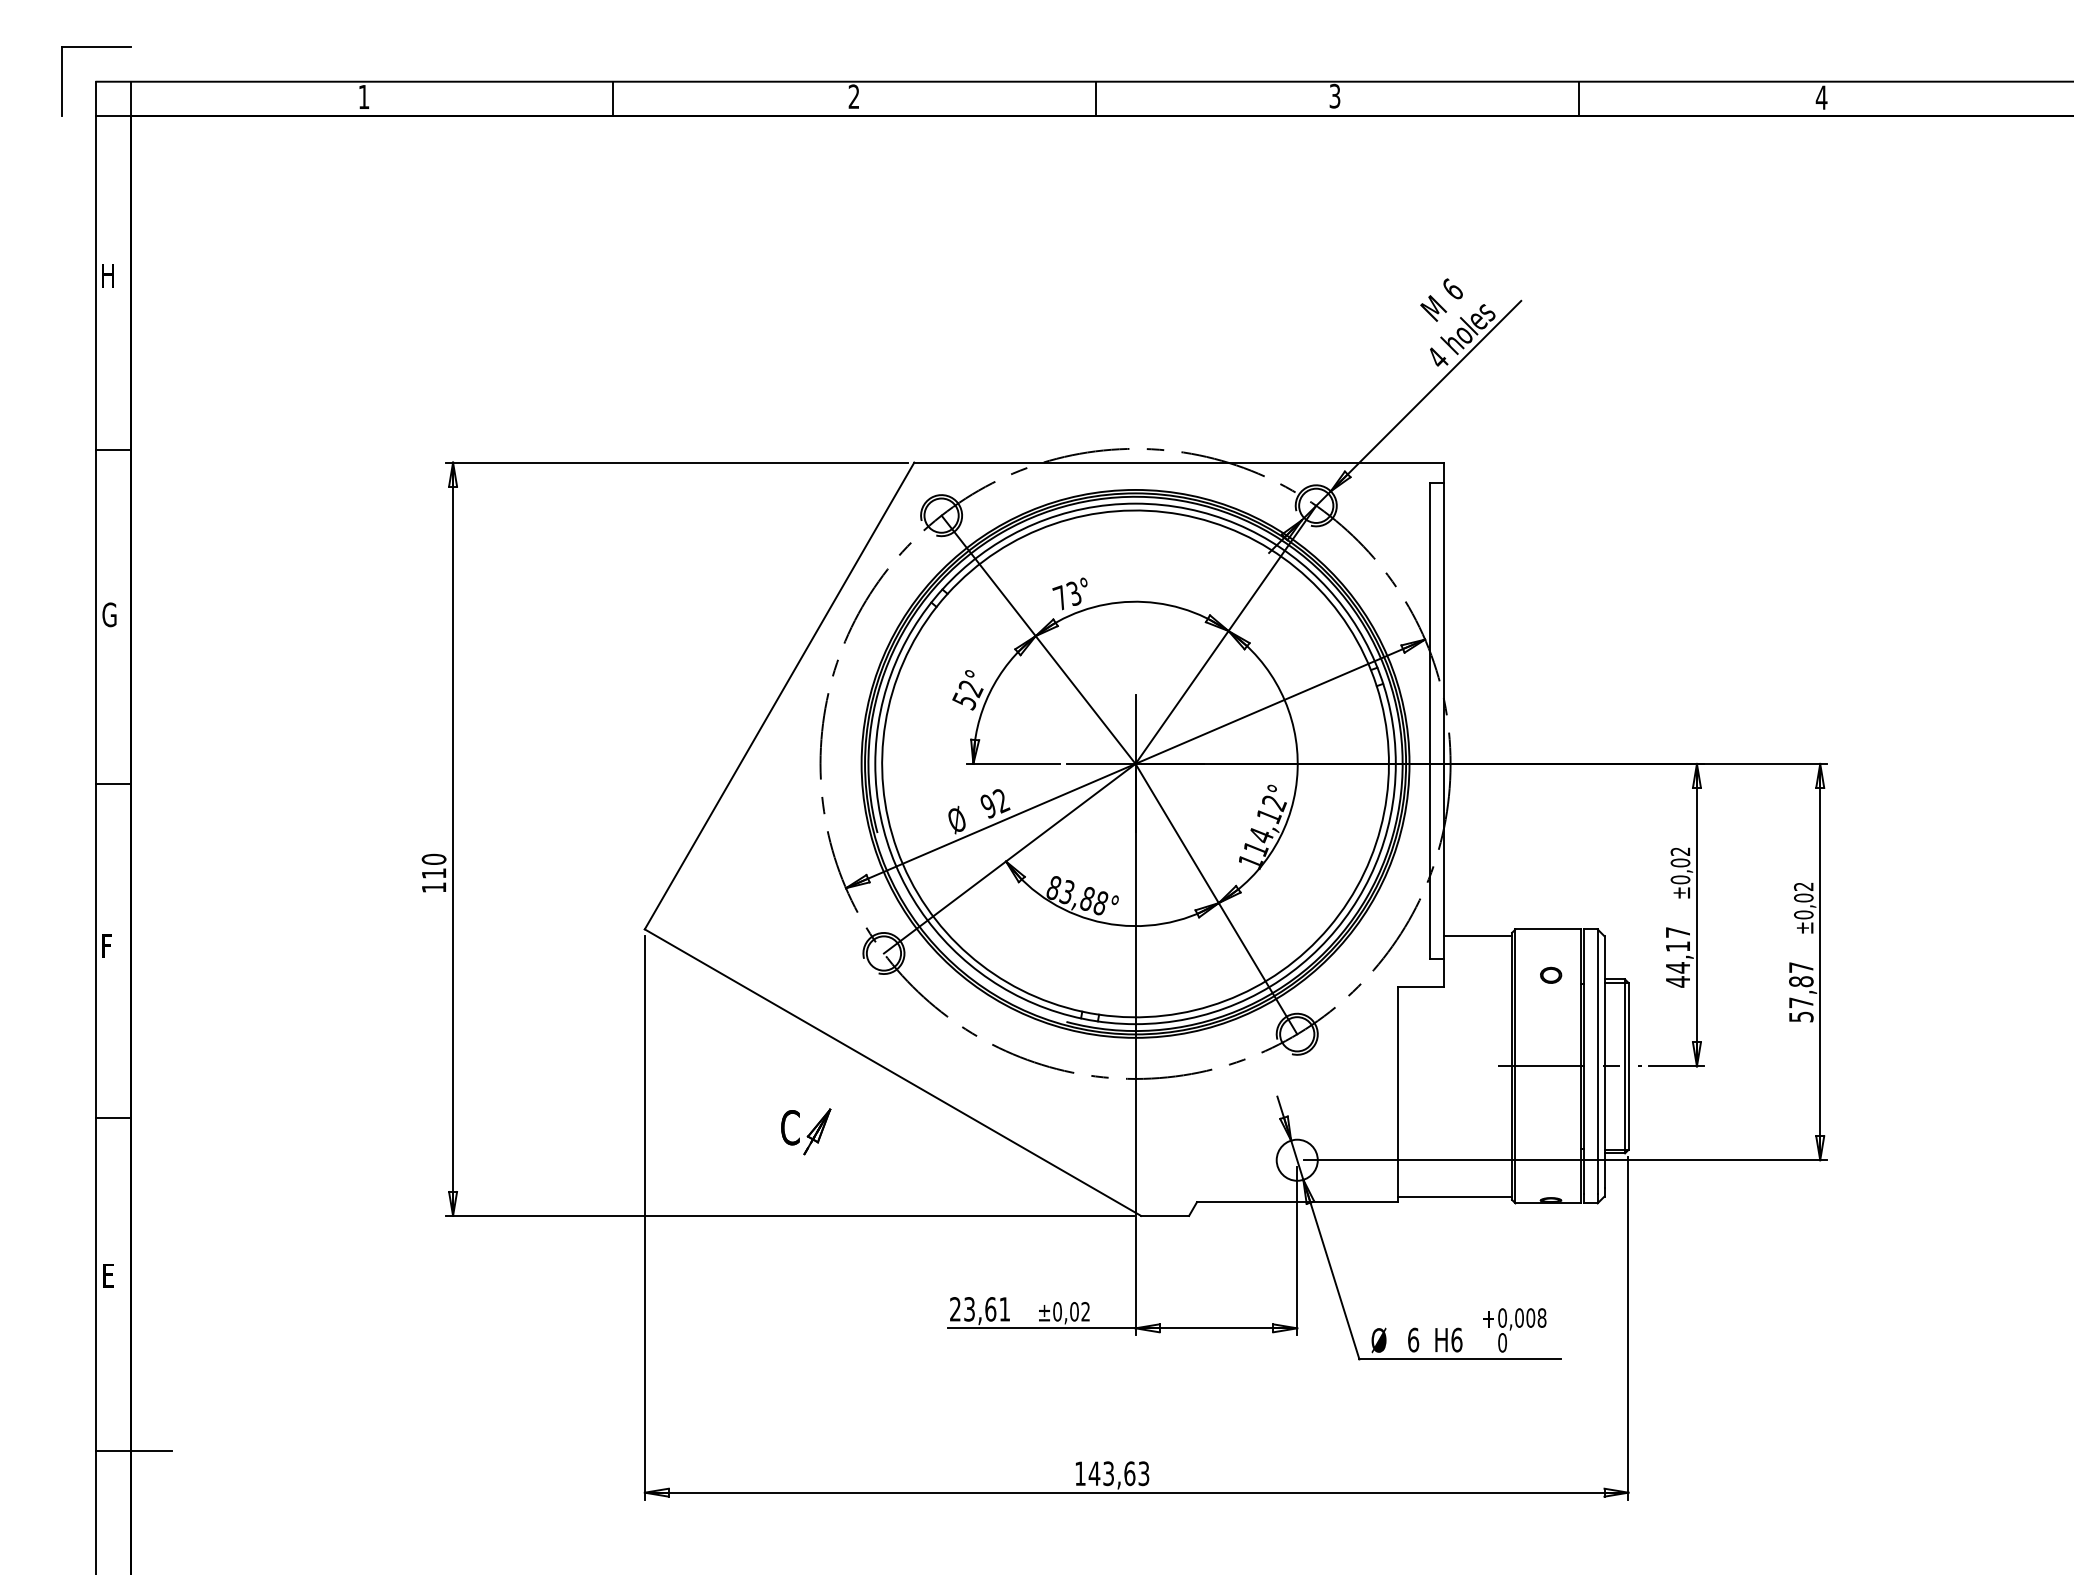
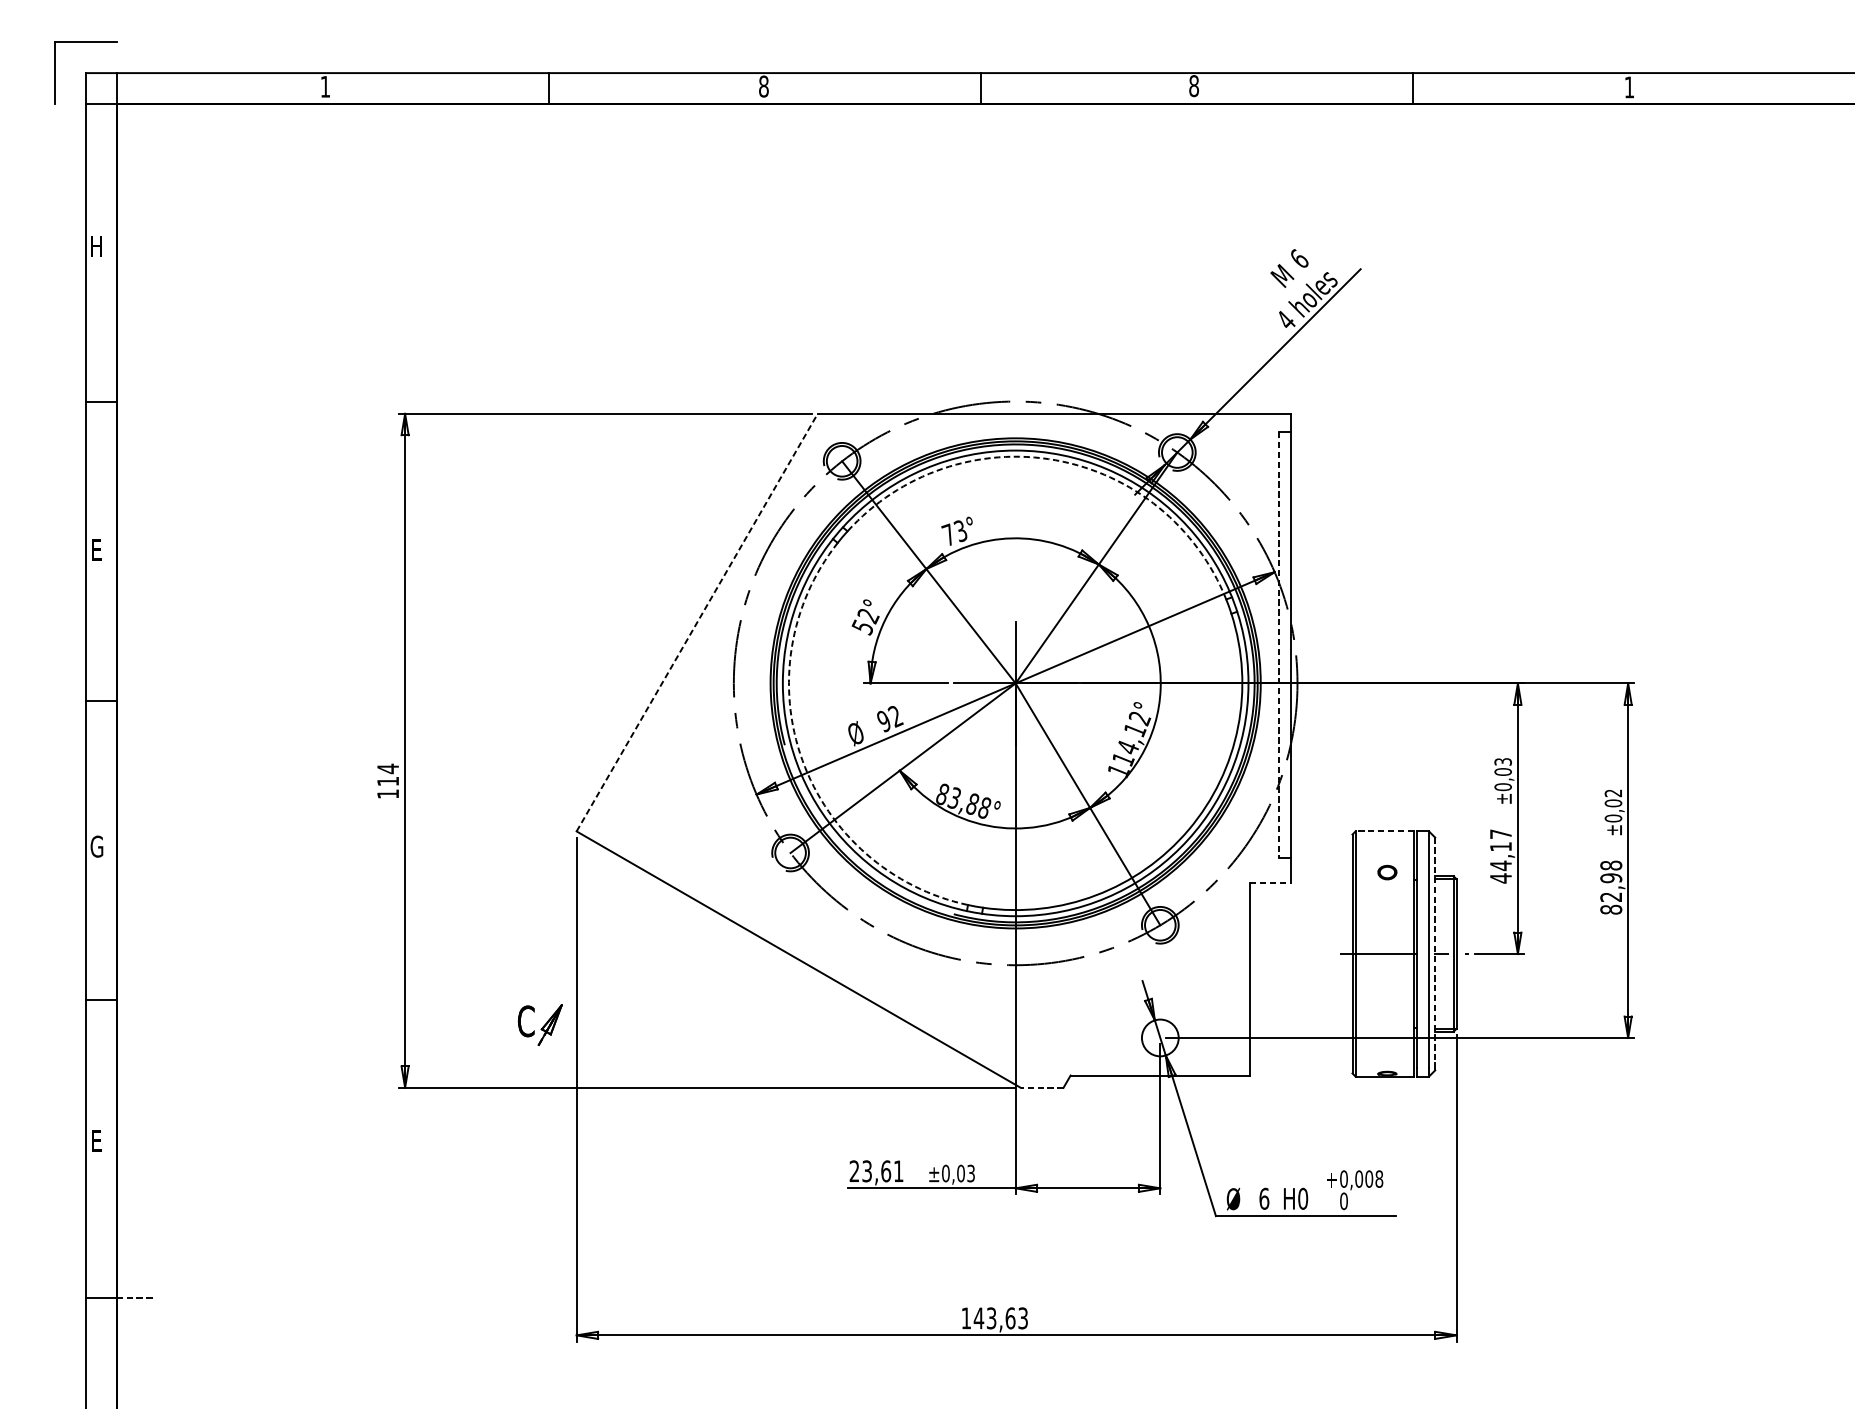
text: (853, 96) -> (763, 86), 2 -> 8
text: (1334, 96) -> (1193, 86), 3 -> 8
text: (1821, 97) -> (1629, 87), 4 -> 1
arc: (1180, 514) -> (1055, 460), solid -> dashed
text: (109, 614) -> (97, 549), G -> E
line: (779, 695) -> (697, 622), solid -> dashed
line: (1430, 721) -> (1279, 645), solid -> dashed
arc: (897, 849) -> (802, 759), solid -> dashed
text: (1680, 851) -> (1503, 761), ±0,02 -> ±0,03
text: (433, 859) -> (387, 768), 110 -> 114
line: (1548, 929) -> (1385, 831), solid -> dashed
line: (1477, 935) -> (1321, 836), removed
text: (108, 946) -> (96, 846), F -> G
line: (1421, 986) -> (1271, 882), solid -> dashed
text: (1801, 992) -> (1611, 887), 57,87 -> 82,98
line: (1604, 1062) -> (1435, 950), solid -> dashed
part: (806, 1131) -> (540, 1024), moved
line: (1454, 1197) -> (1300, 1071), removed
line: (1165, 1215) -> (1042, 1087), solid -> dashed
text: (1085, 1311) -> (970, 1173), ±0,02 -> ±0,03
text: (1456, 1339) -> (1302, 1198), H6 -> H0
line: (151, 1451) -> (135, 1298), solid -> dashed

